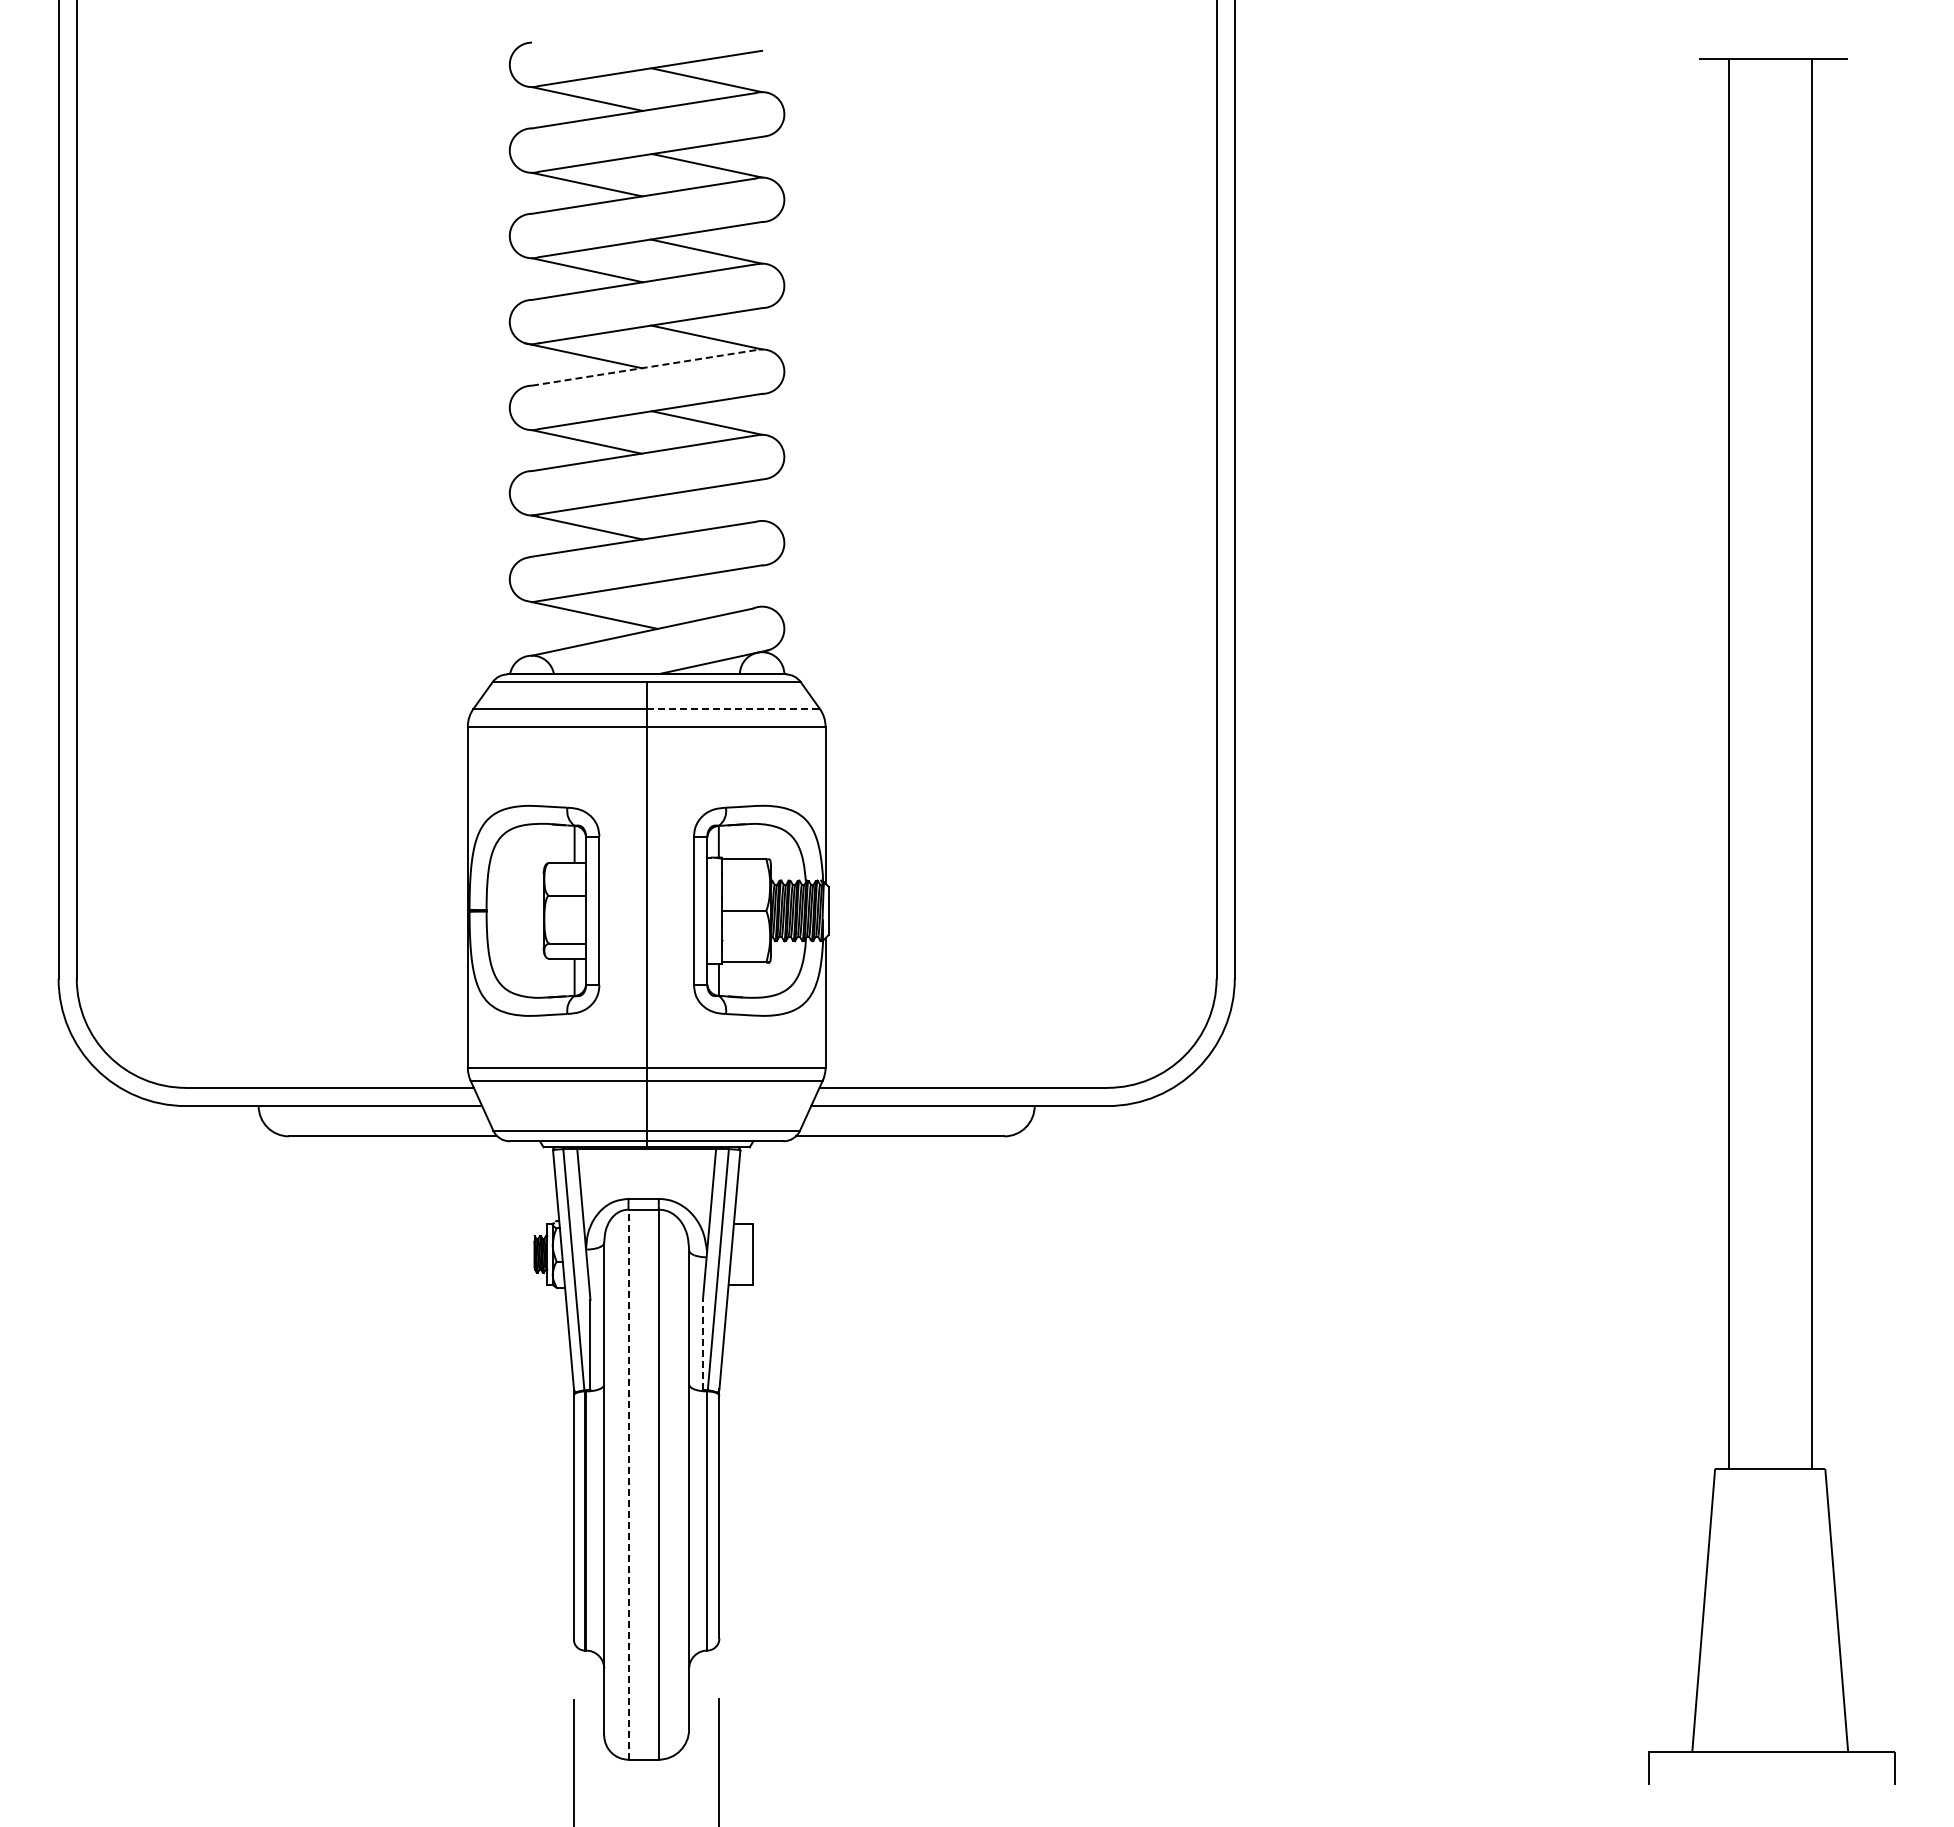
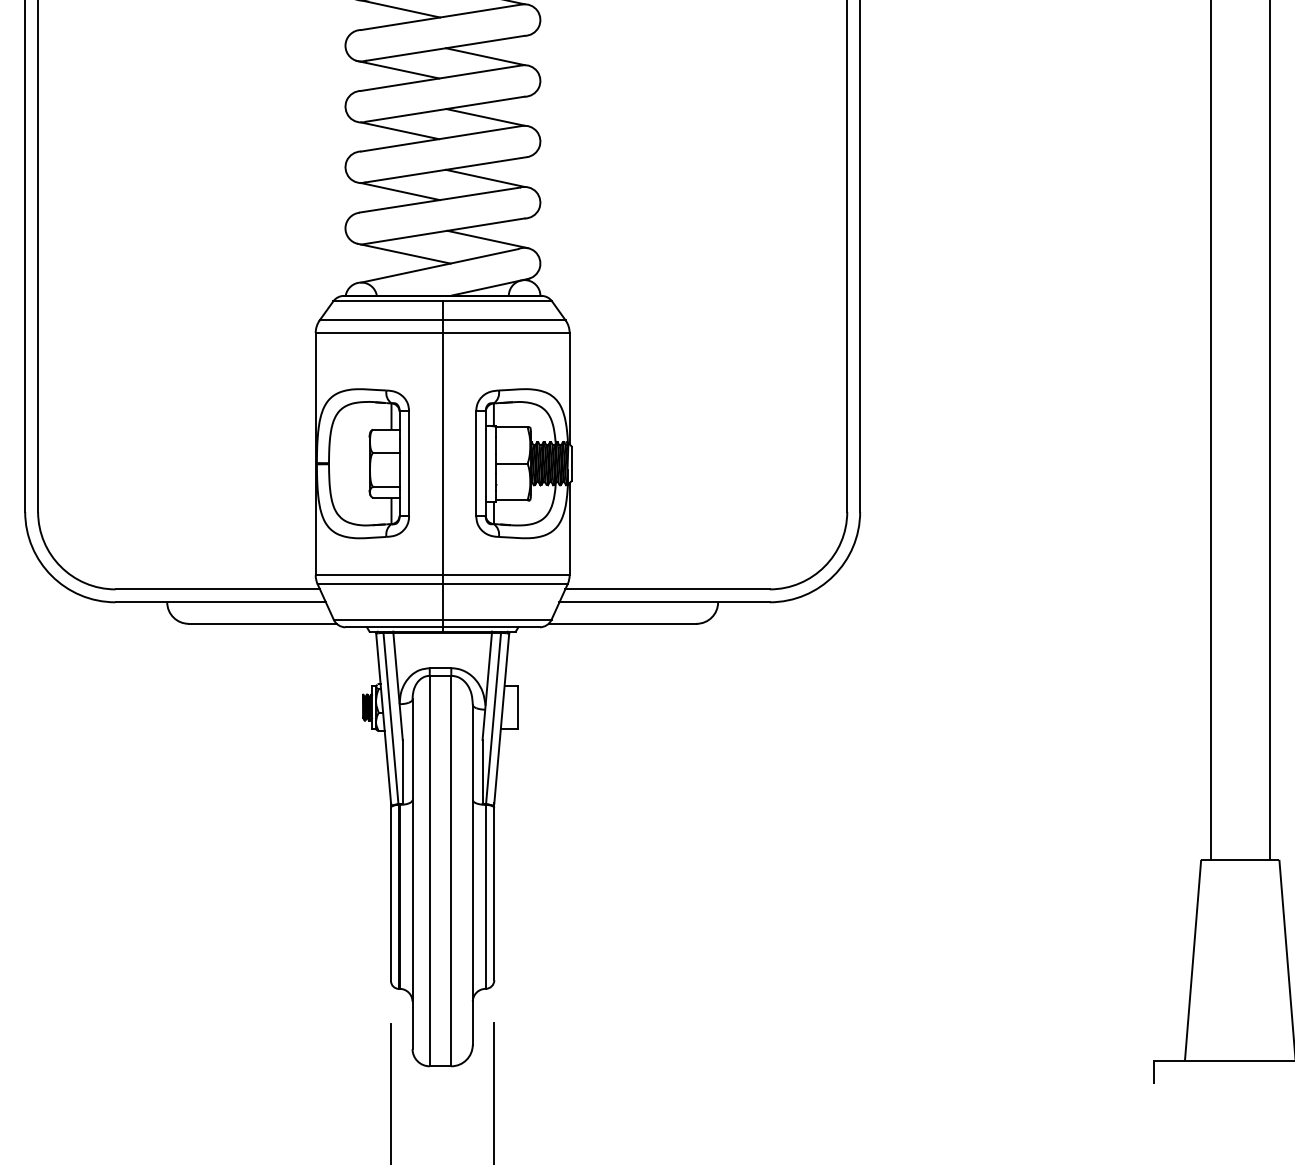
line: (645, 367) -> (441, 78), dashed -> solid
line: (706, 508) -> (485, 178), added
line: (709, 594) -> (487, 239), added
line: (733, 708) -> (504, 320), dashed -> solid
line: (702, 1345) -> (482, 772), dashed -> solid
line: (628, 1484) -> (429, 870), dashed -> solid

